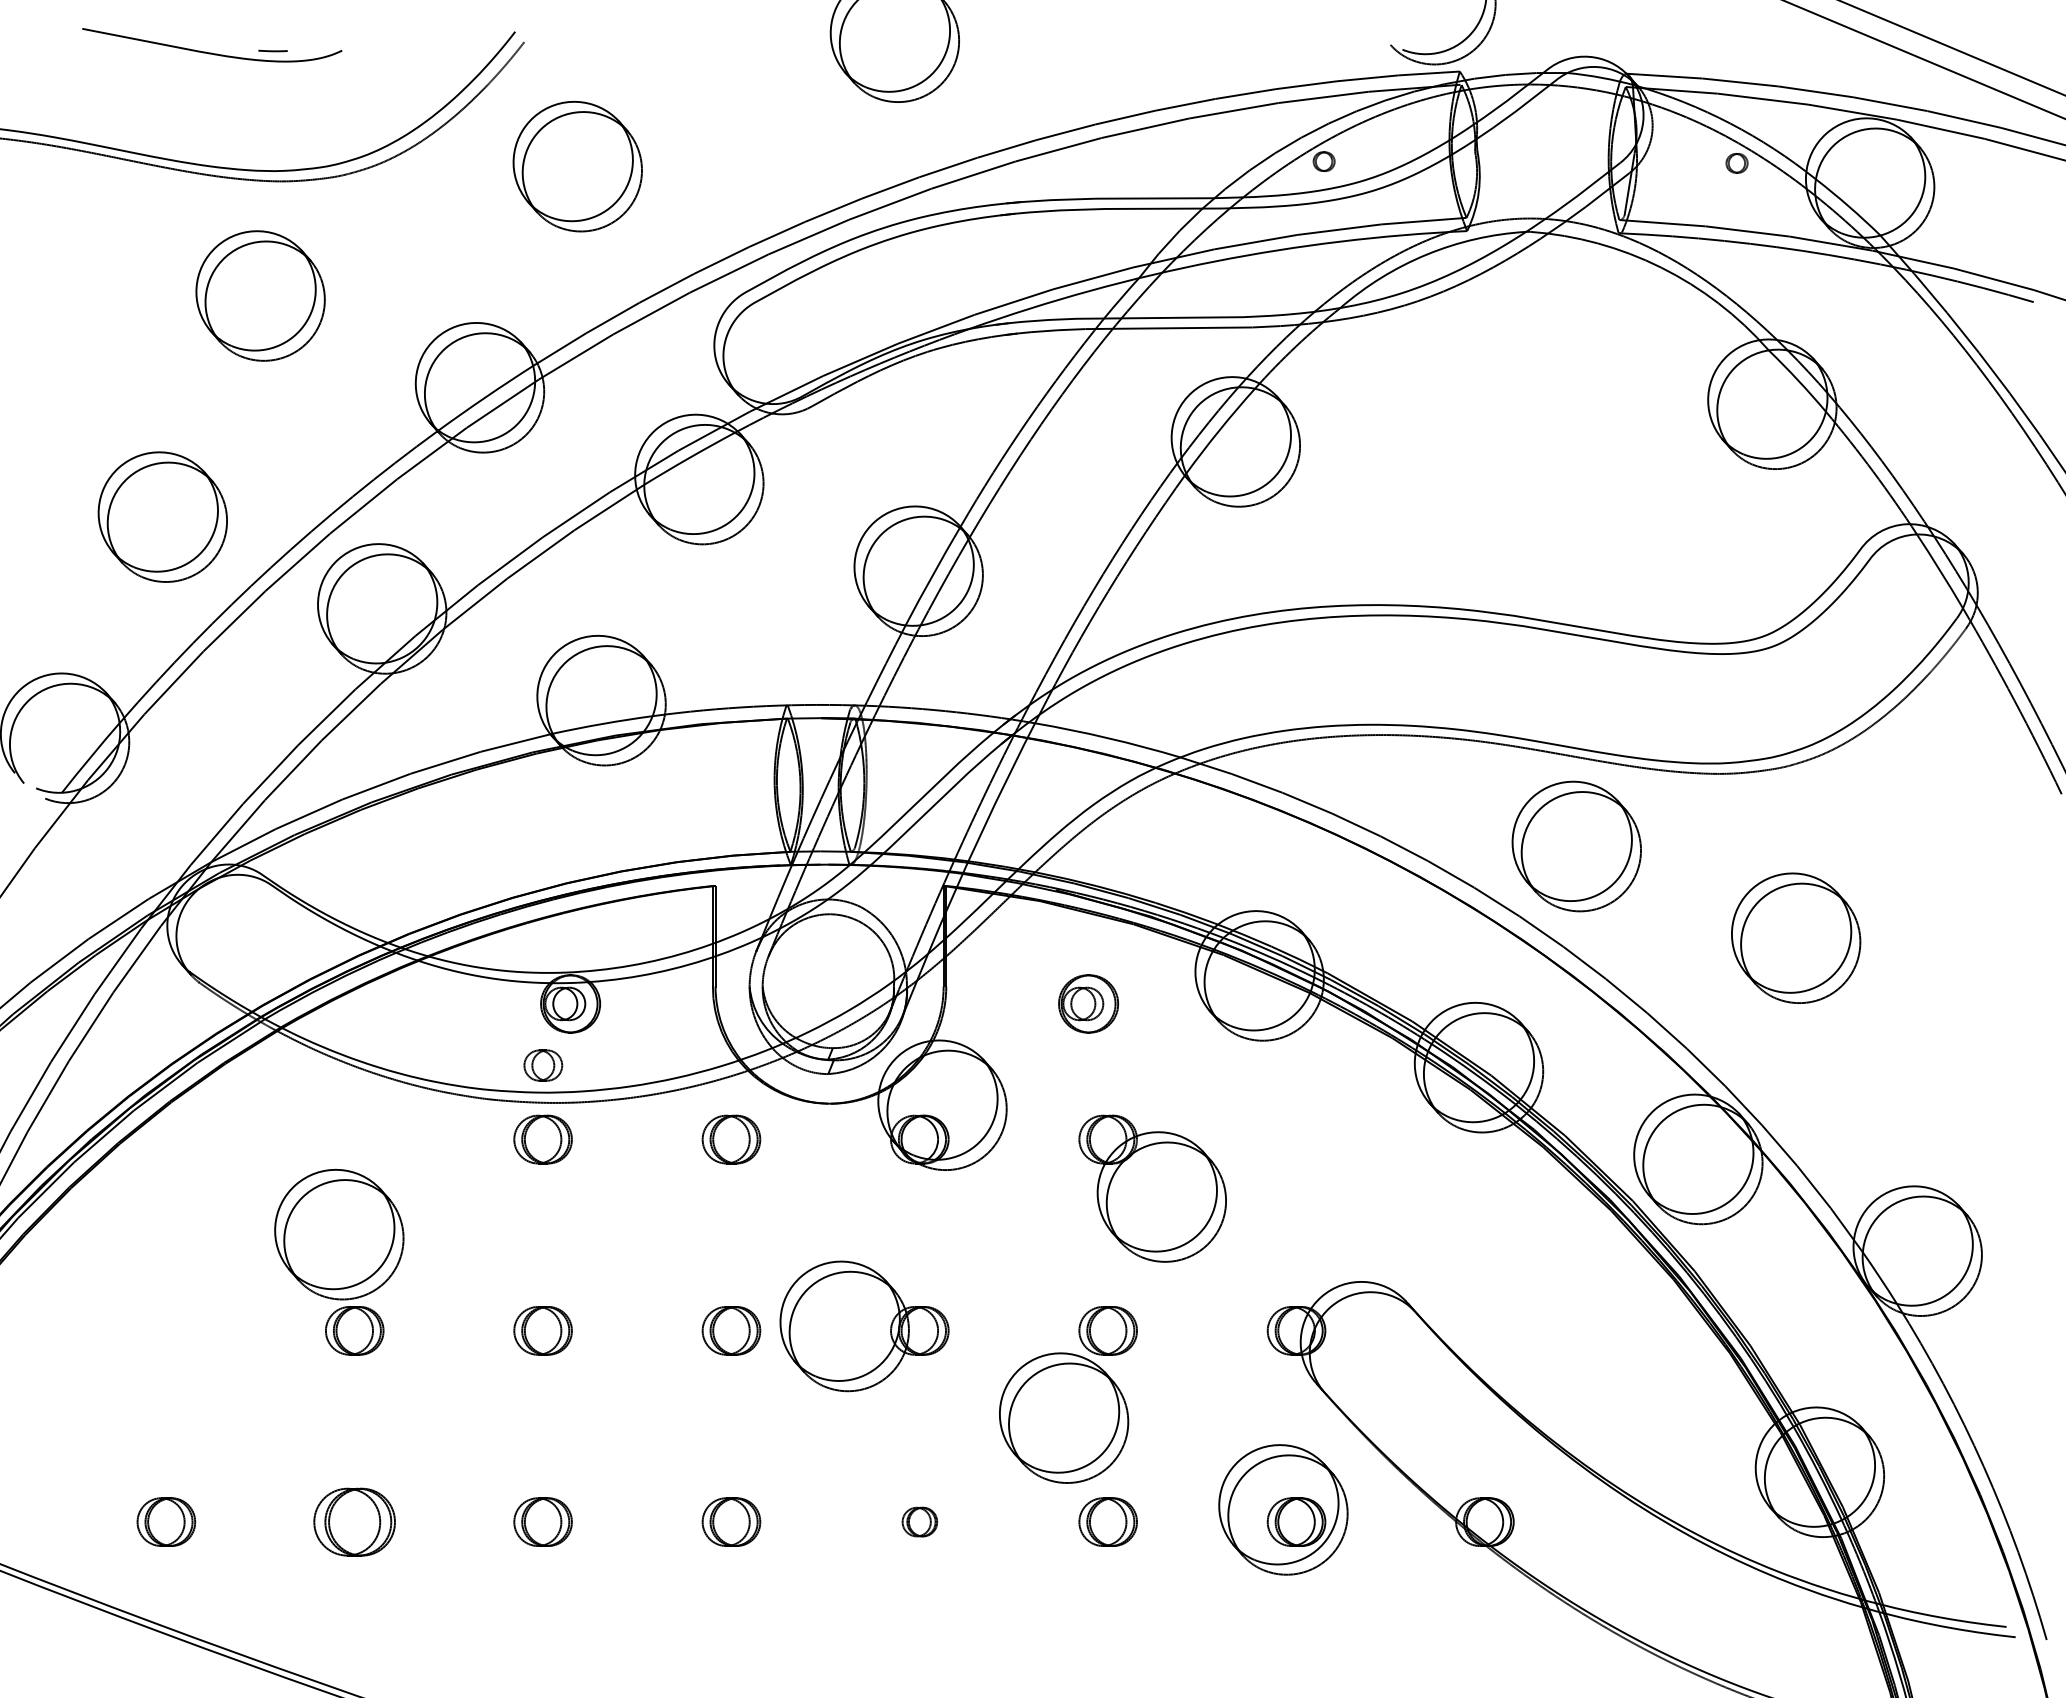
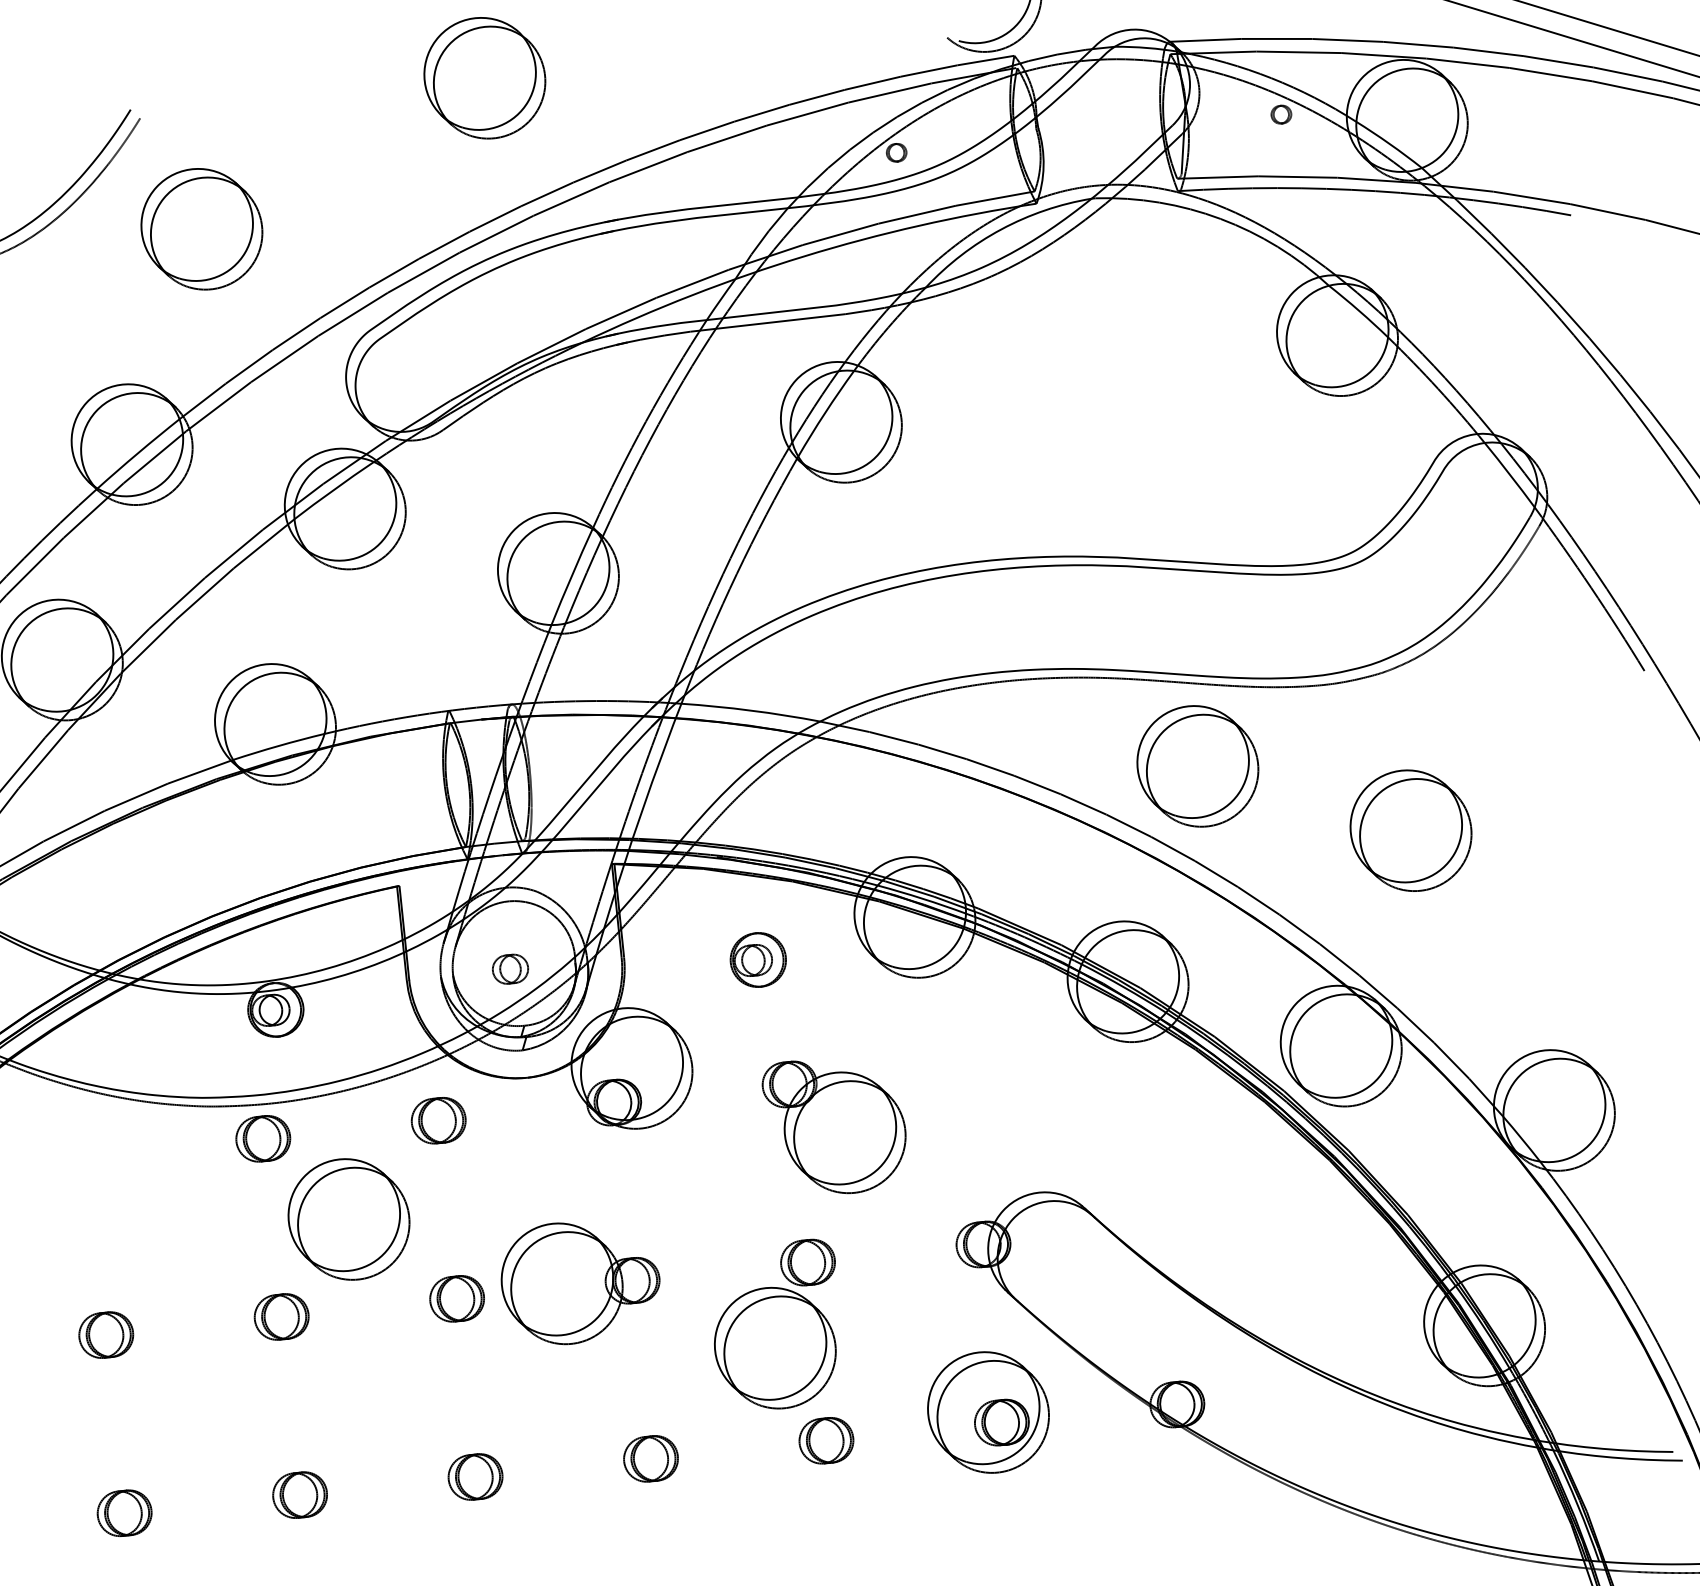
part: (543, 1065) -> (510, 969), moved
part: (339, 1234) -> (349, 1219), moved
part: (354, 1521) -> (124, 1512), size x0.71
part: (919, 1521) -> (650, 1458), size x1.67

